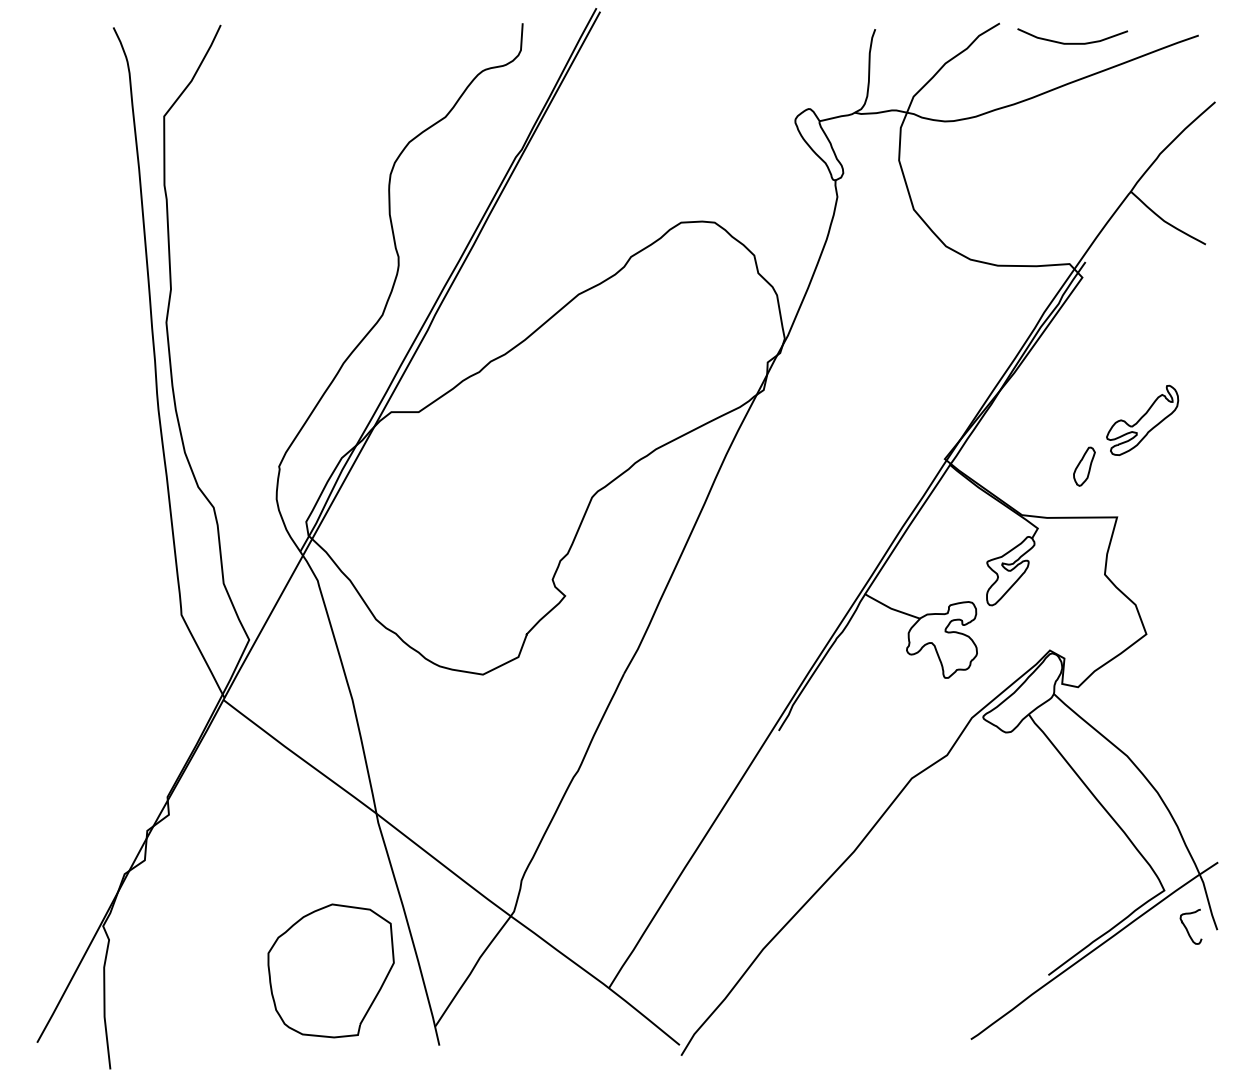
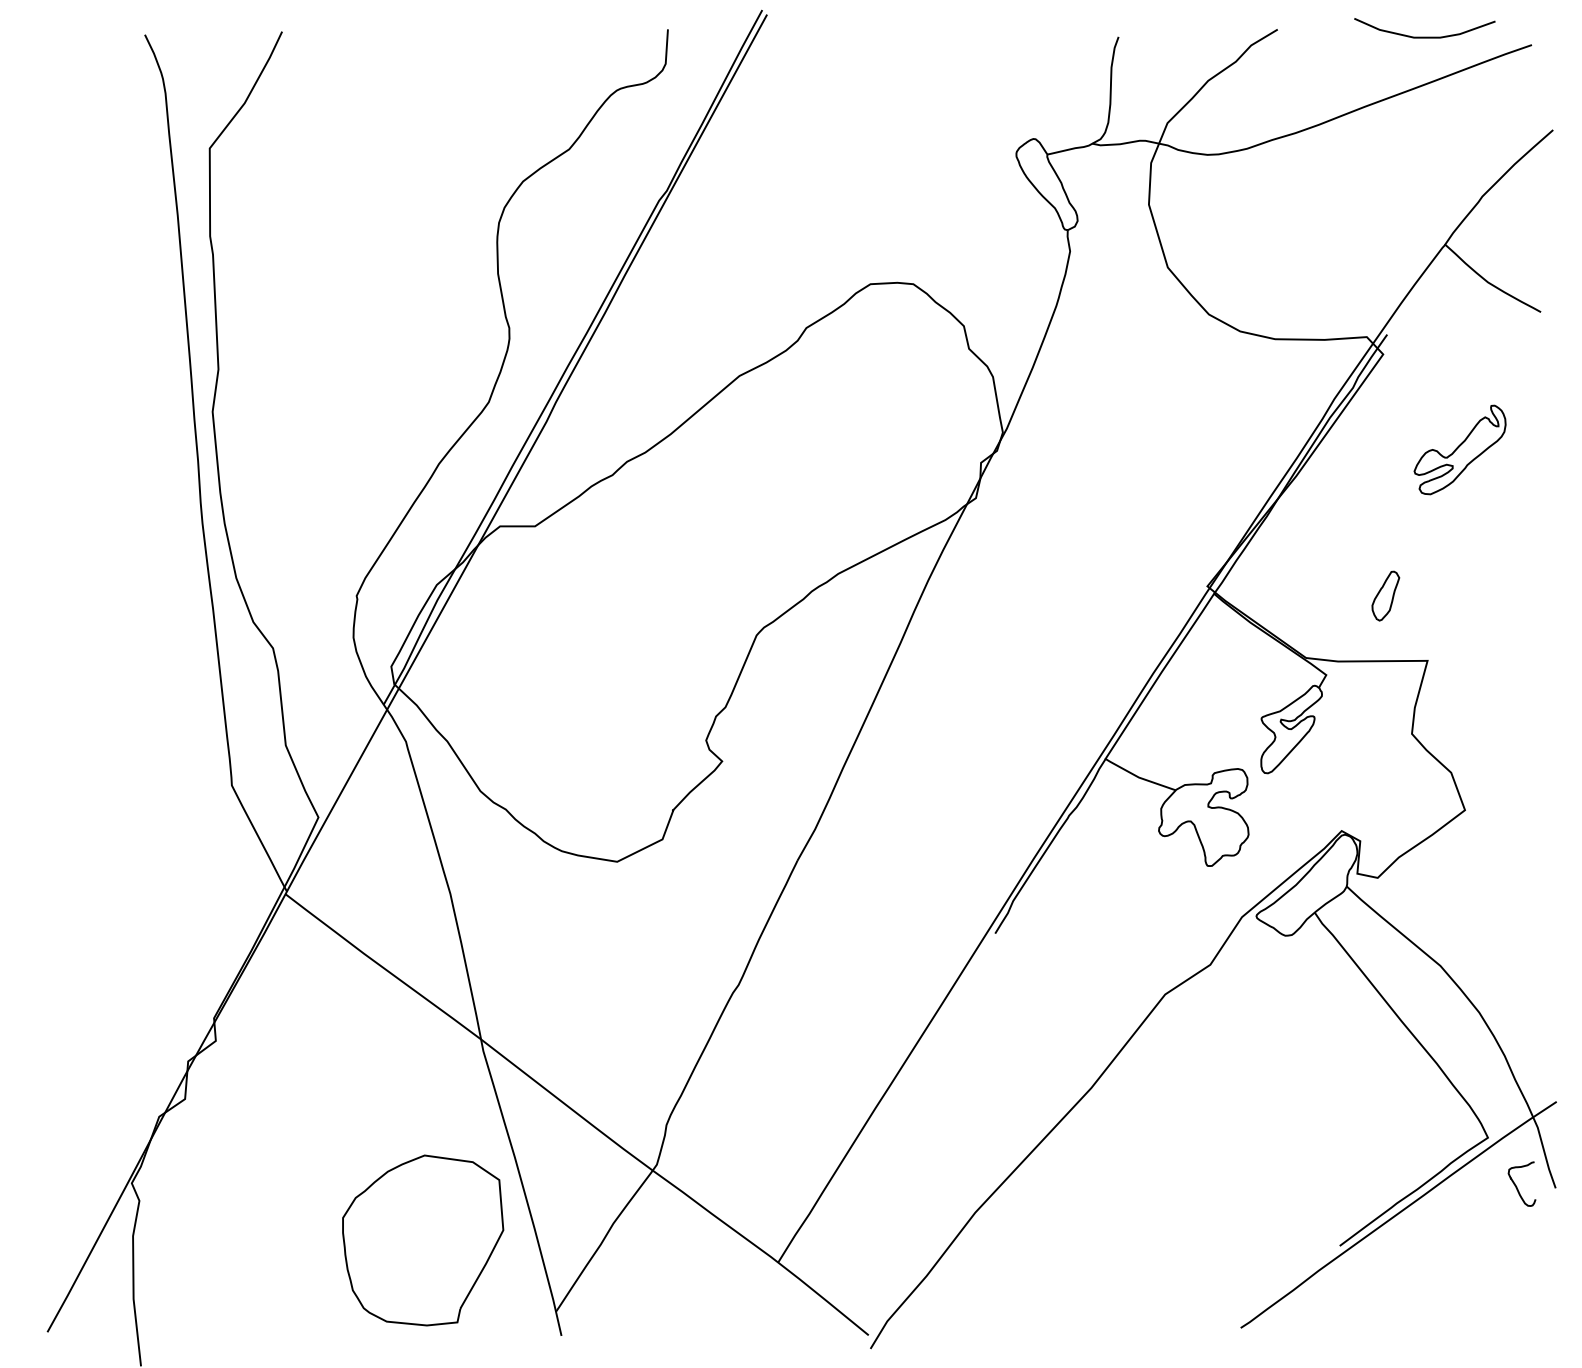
curve: (1072, 42) -> (1424, 36), moved
part: (1142, 420) -> (1459, 449), moved

